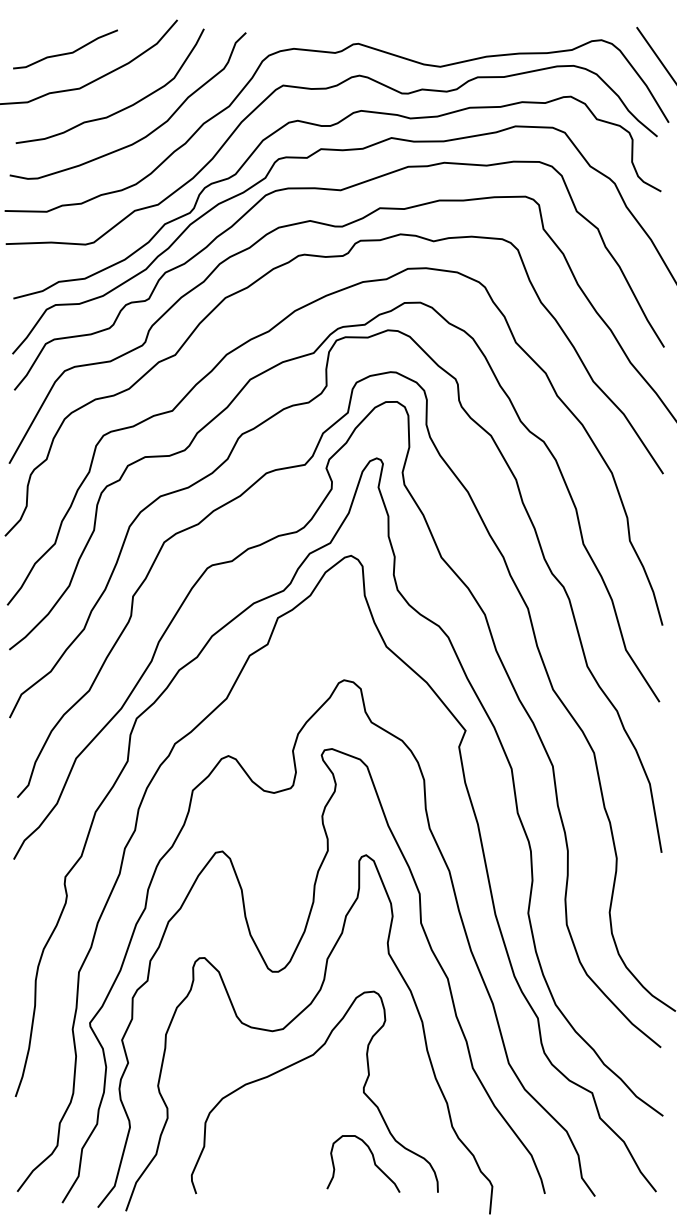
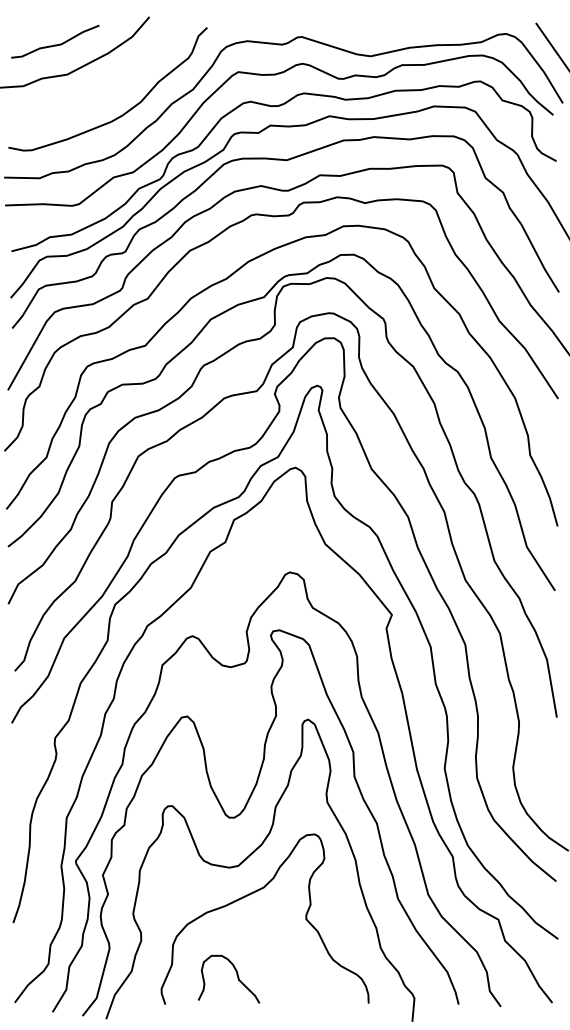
curve: (116, 111) -> (98, 93), removed
curve: (373, 1164) -> (237, 979), moved

